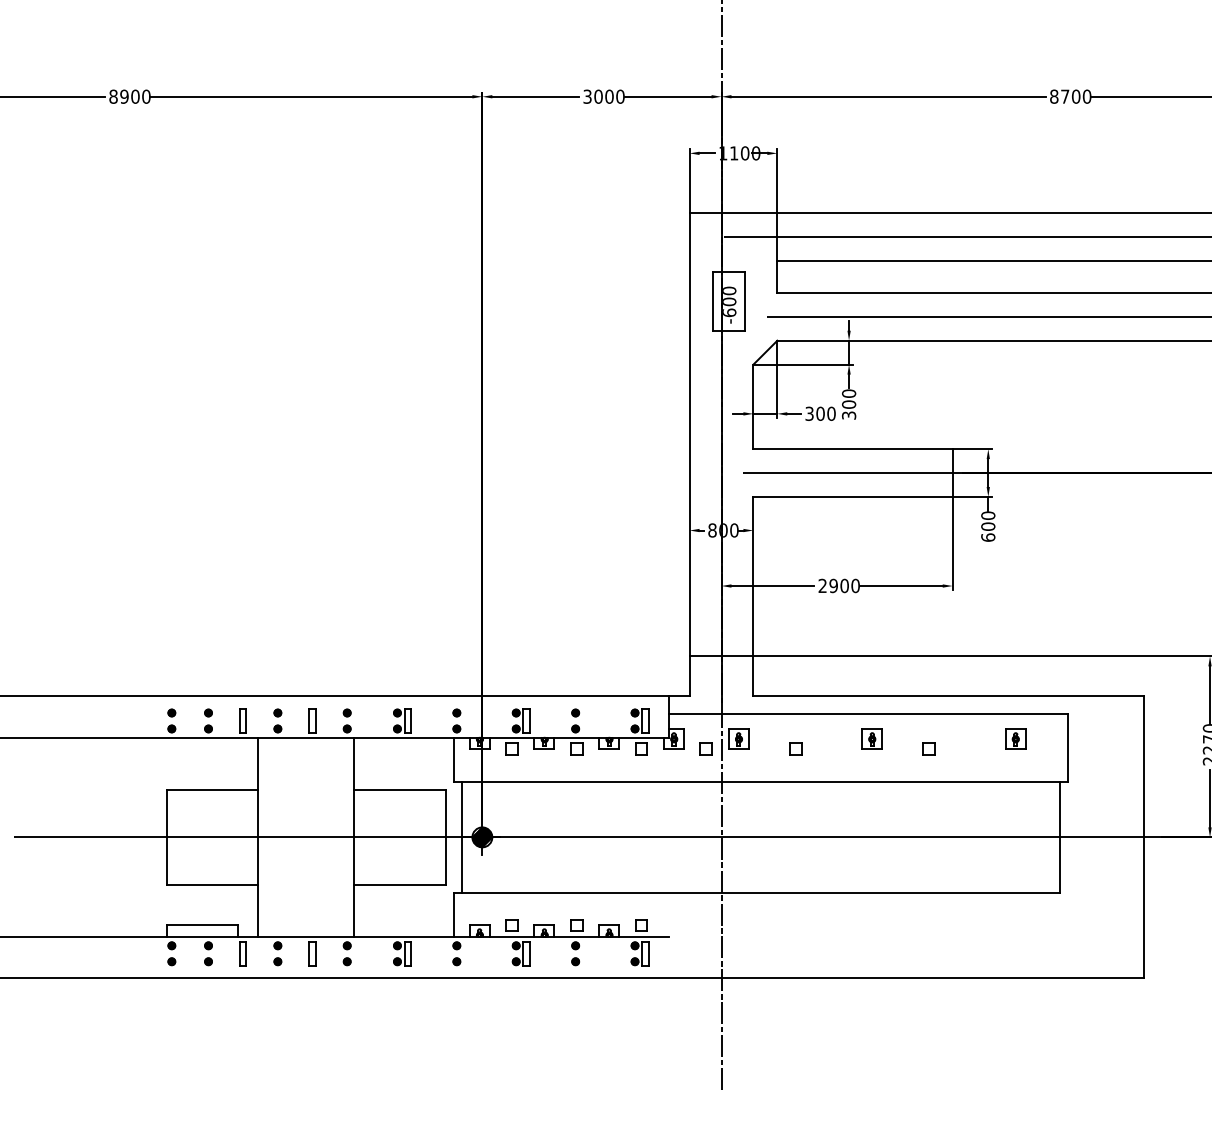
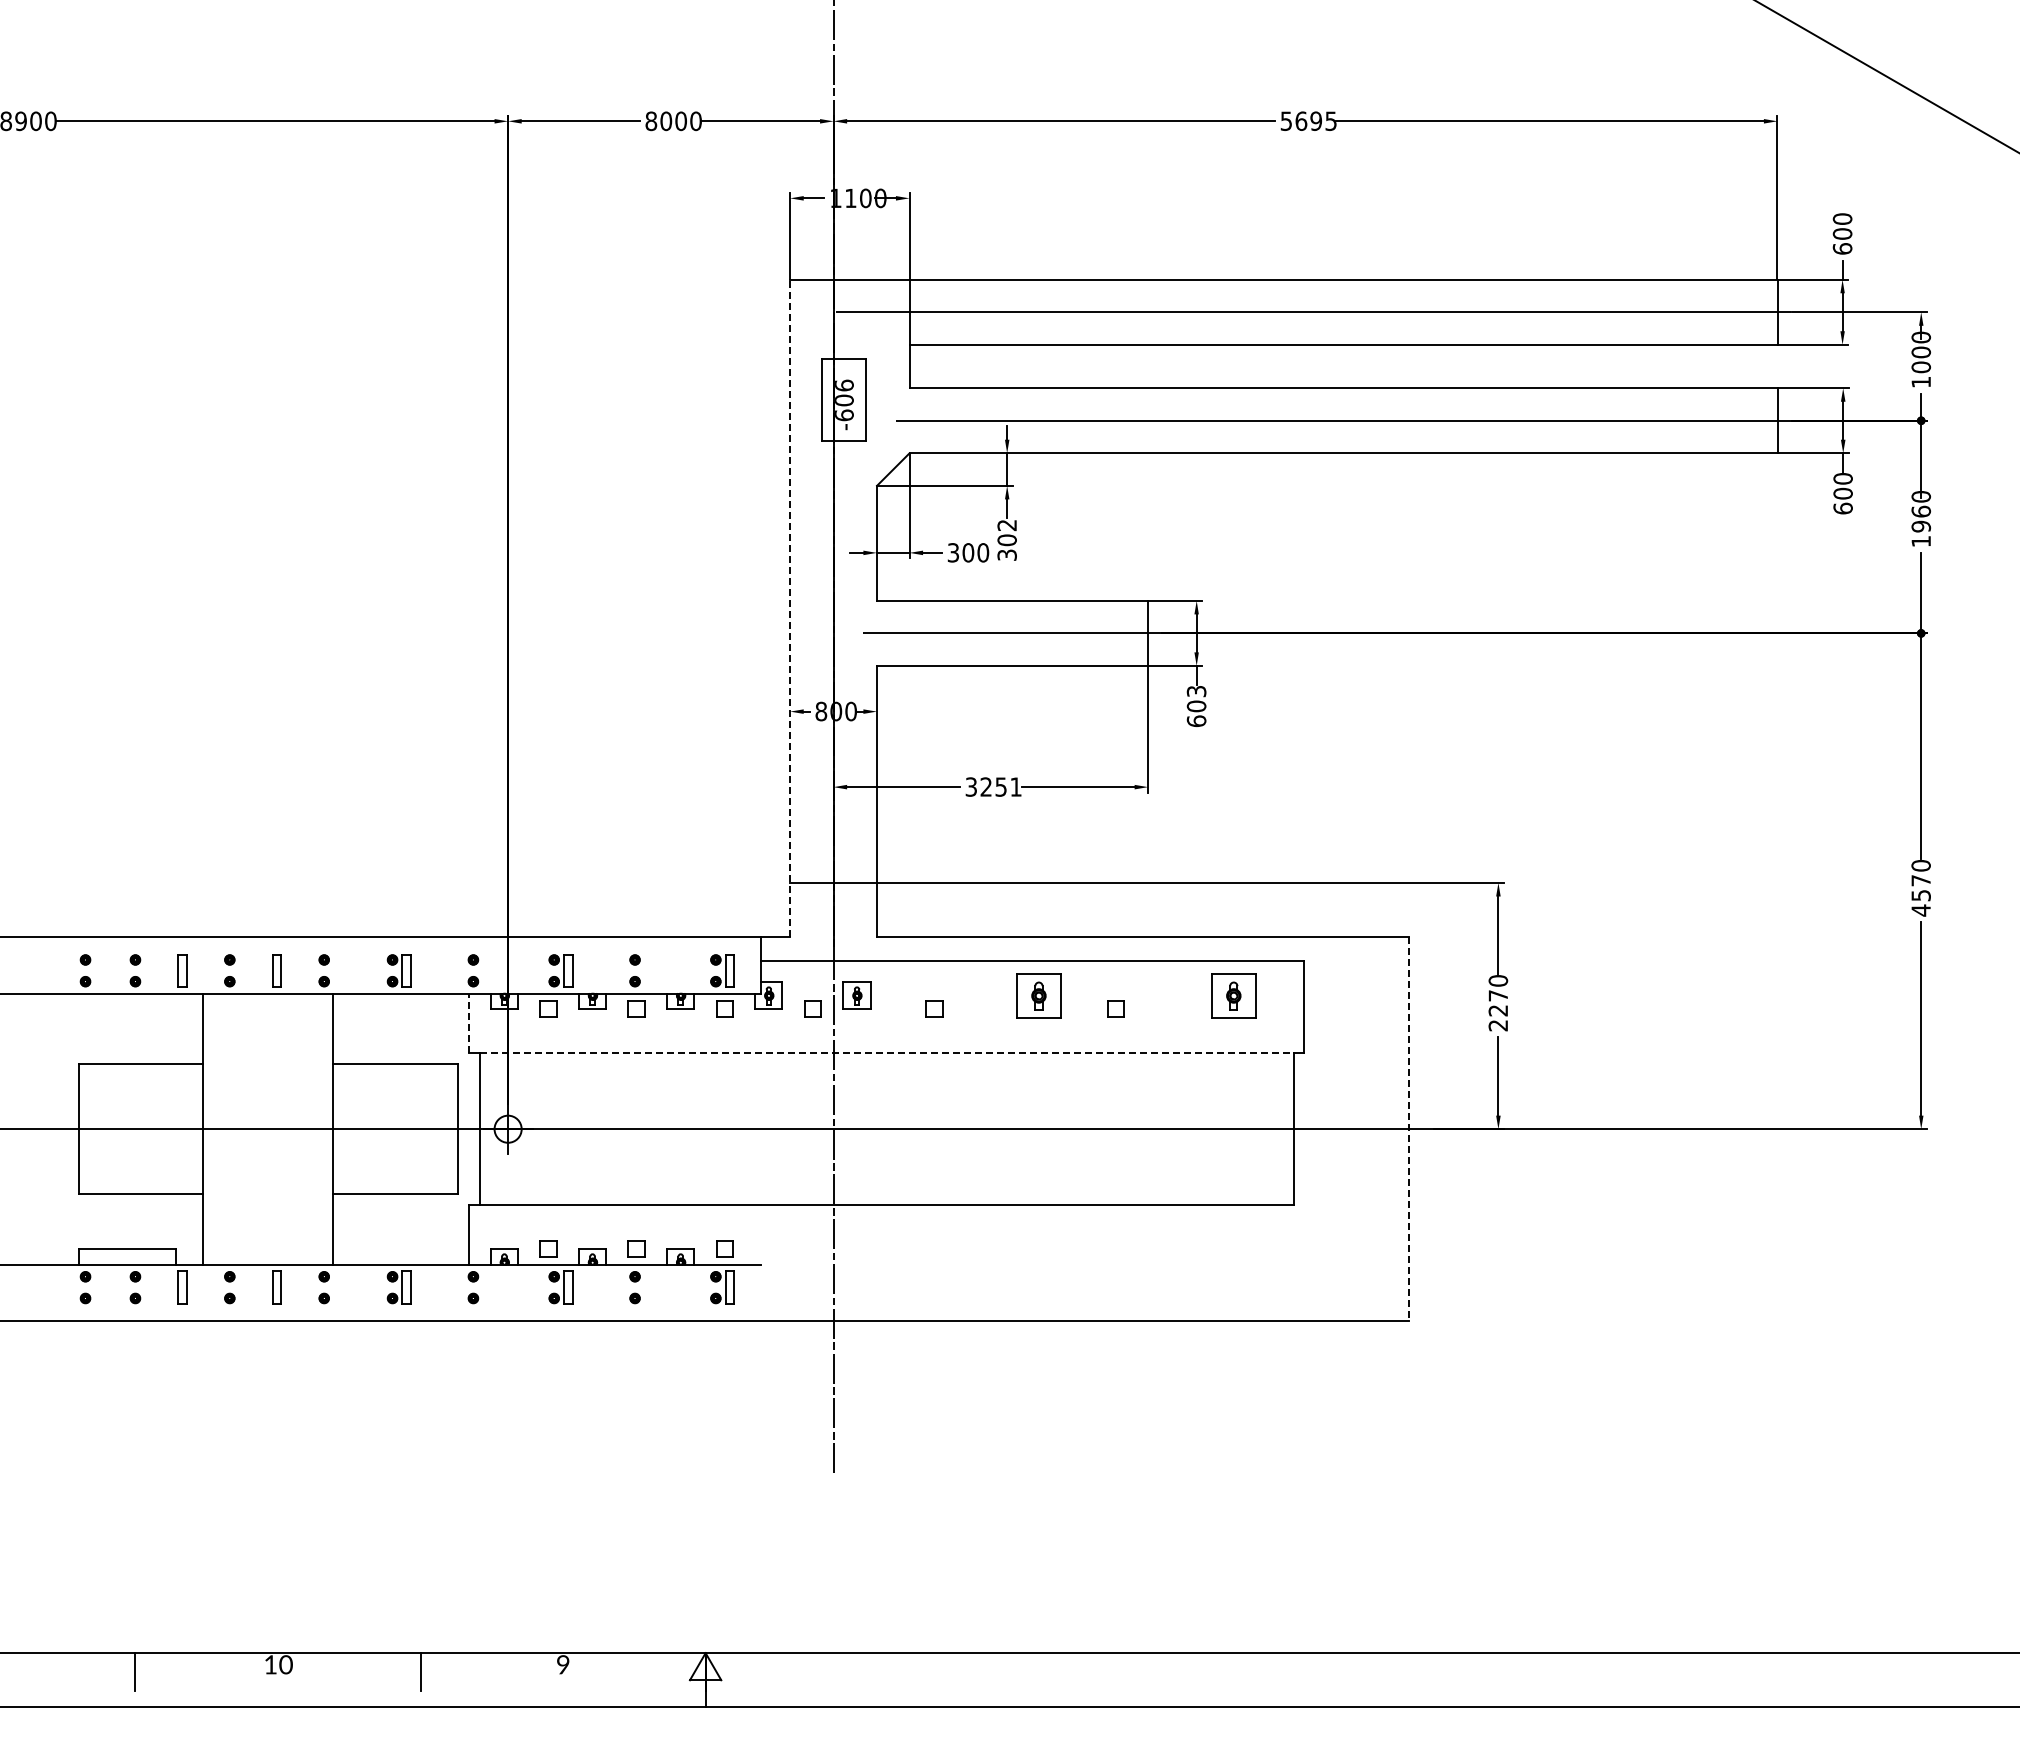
text: (587, 96) -> (651, 121), 3000 -> 8000
text: (1070, 96) -> (1308, 120), 8700 -> 5695
text: (729, 290) -> (844, 385), -600 -> -606
text: (848, 393) -> (1006, 525), 300 -> 302
line: (689, 454) -> (790, 608), solid -> dashed
text: (988, 515) -> (1196, 691), 600 -> 603
text: (839, 585) -> (993, 786), 2900 -> 3251
part: (872, 739) -> (1038, 995), size x1.6
part: (1016, 739) -> (1234, 995), size x1.6
line: (453, 759) -> (469, 1023), solid -> dashed
line: (760, 781) -> (886, 1053), solid -> dashed
hatch: (481, 836) -> (507, 1128), removed
line: (1143, 837) -> (1408, 1129), solid -> dashed

